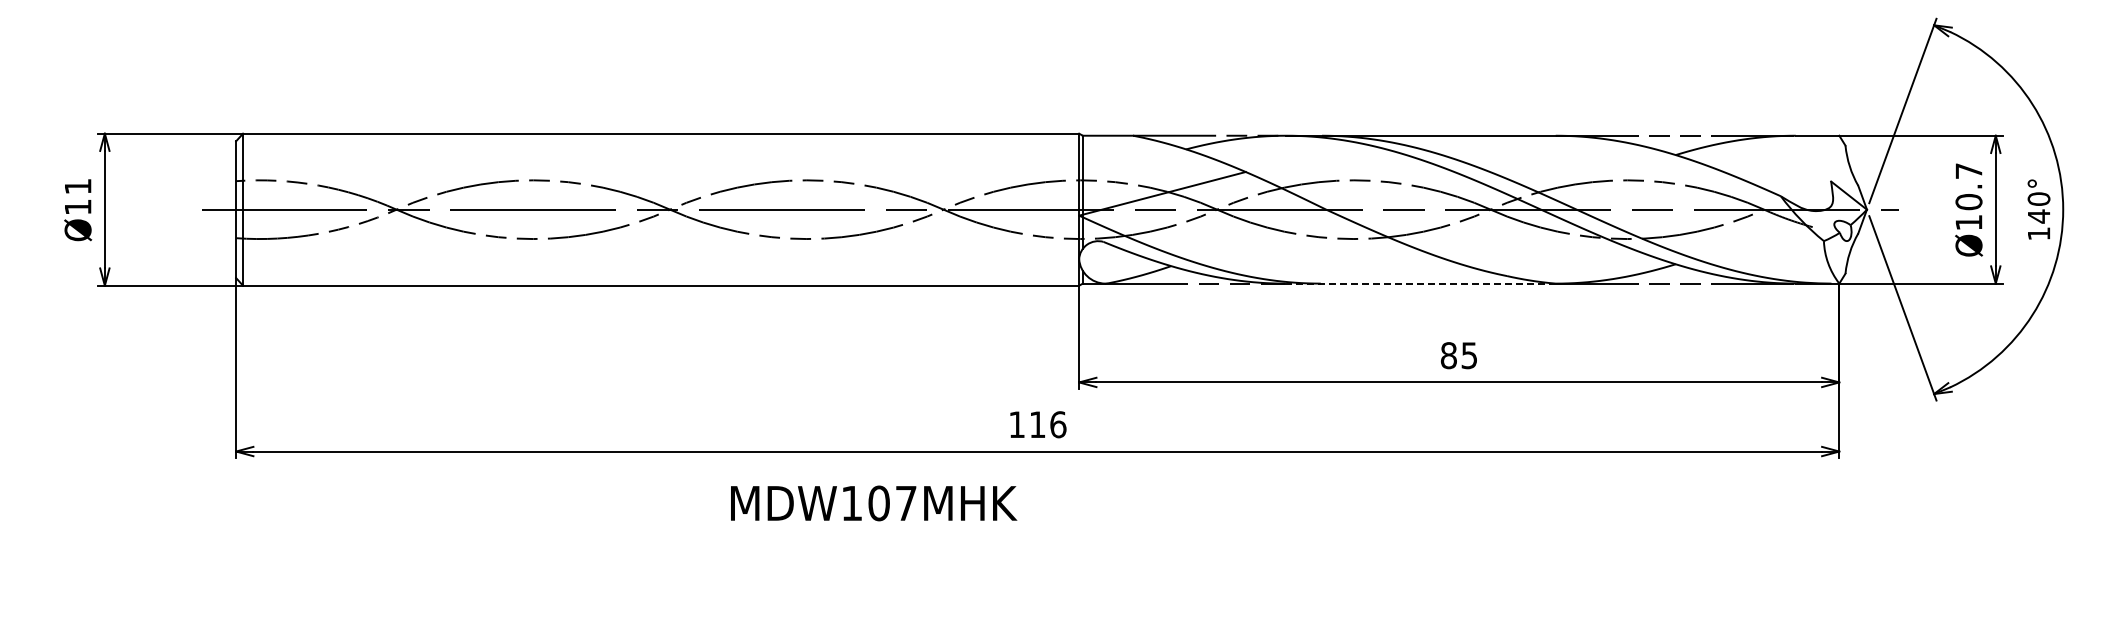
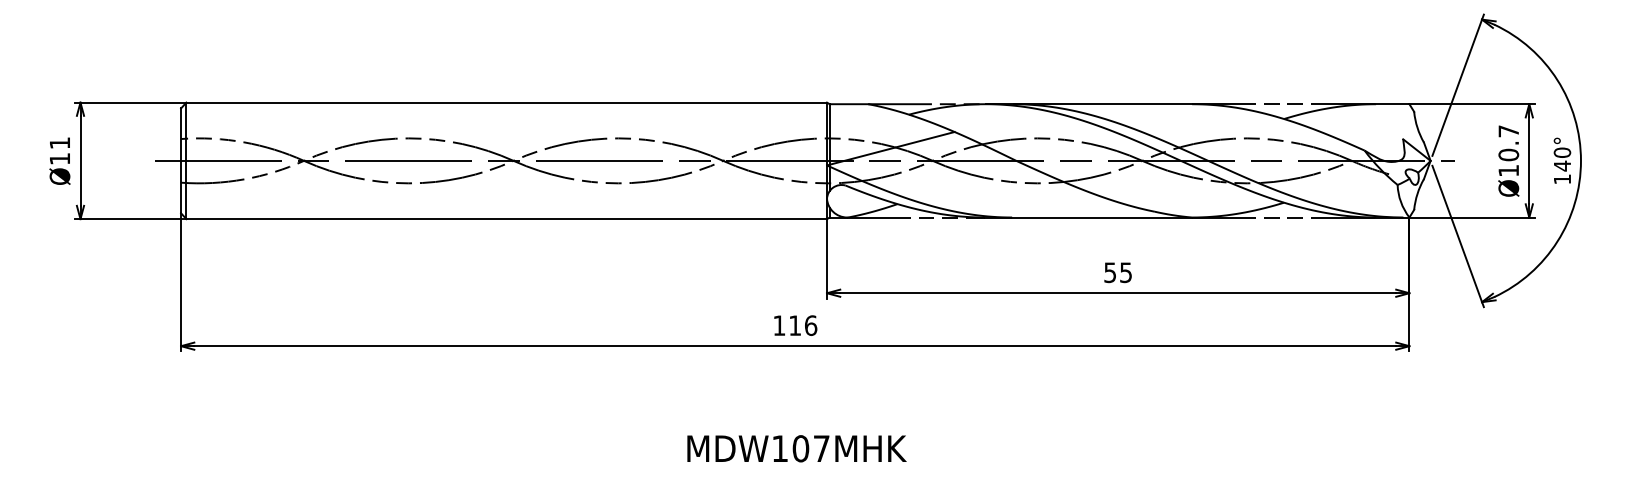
line: (1420, 283) -> (1088, 217), dashed -> solid
text: (1448, 355) -> (1109, 272), 85 -> 55
text: (874, 503) -> (797, 448), moved

